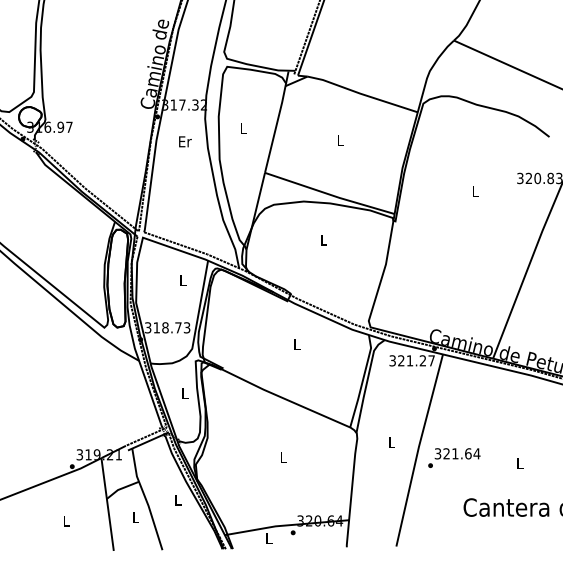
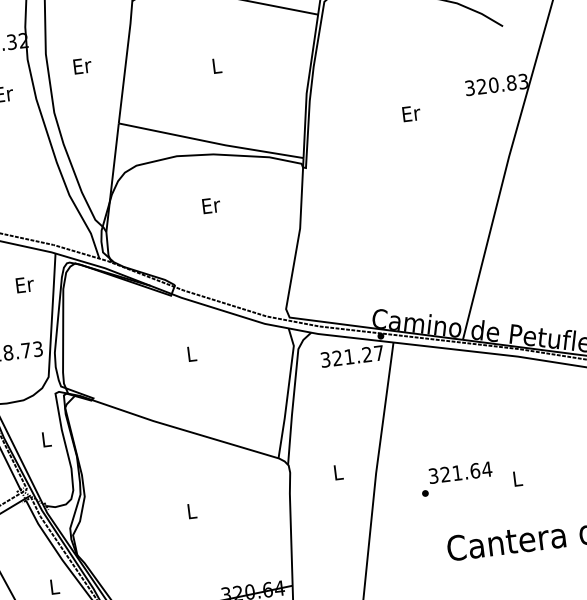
text: (243, 128) -> (81, 66), L -> Er
text: (475, 191) -> (410, 113), L -> Er
text: (324, 239) -> (211, 204), L -> Er
text: (183, 280) -> (25, 284), L -> Er
text: (454, 457) -> (456, 478), moved

